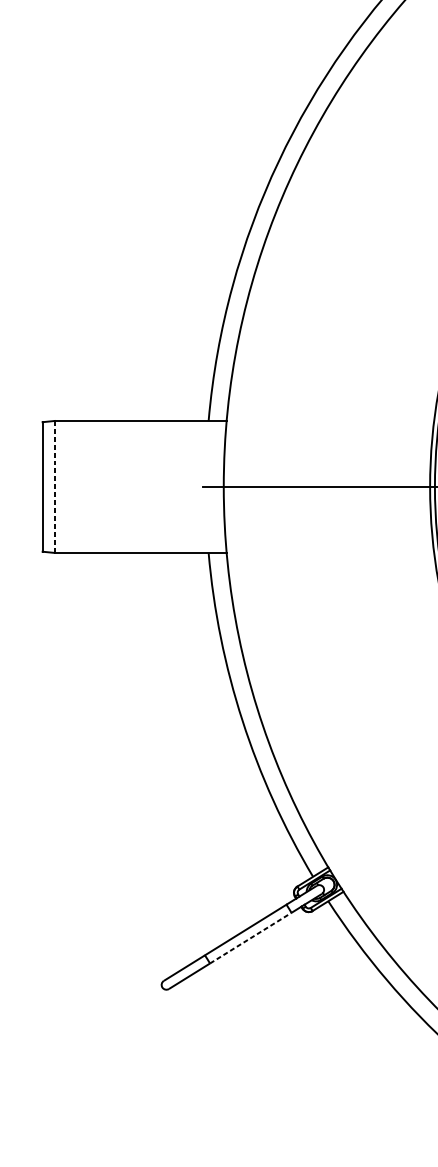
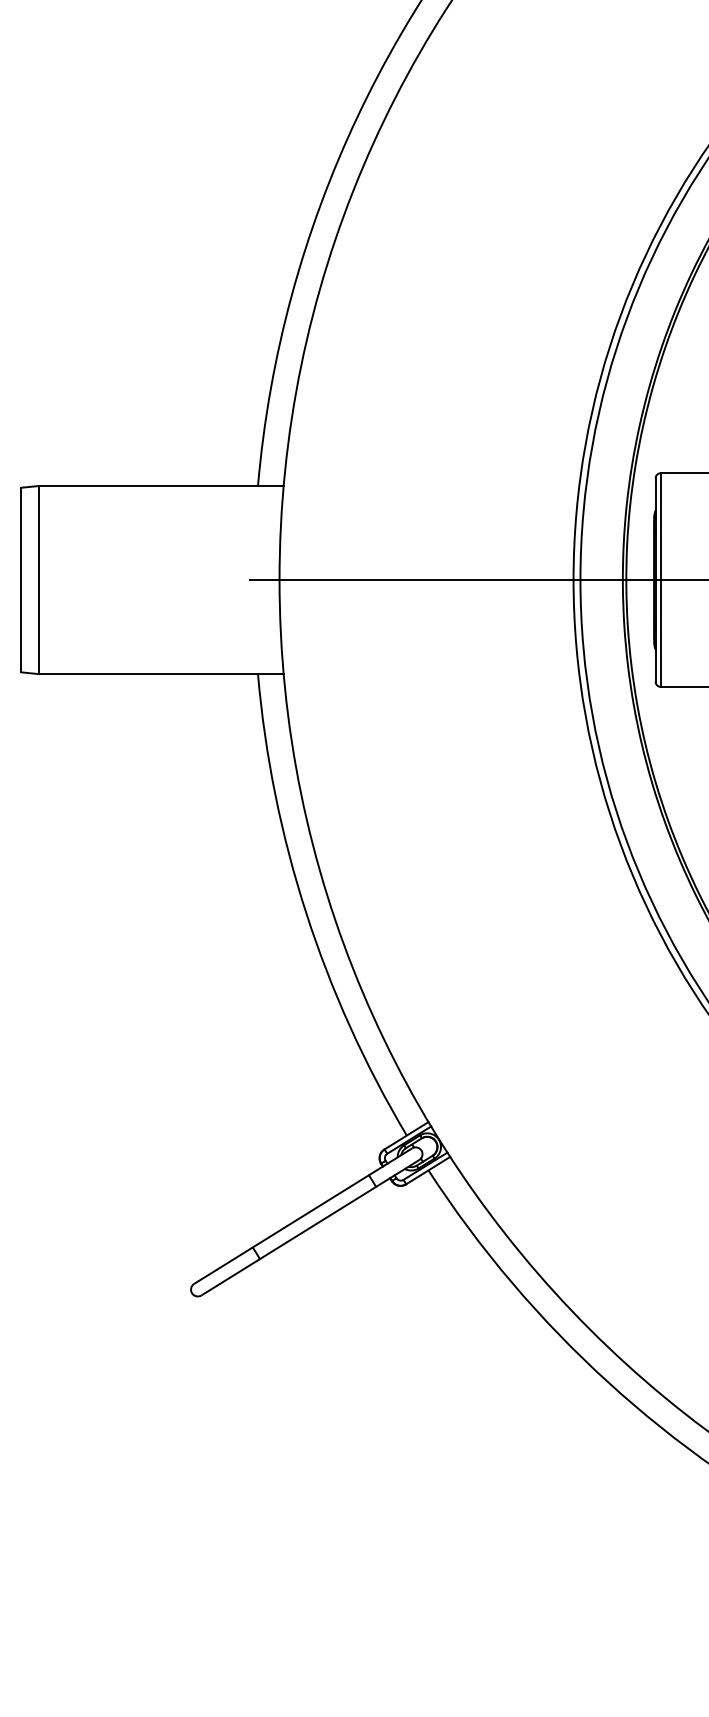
line: (54, 487) -> (38, 580), dashed -> solid
line: (251, 937) -> (318, 1222), dashed -> solid

